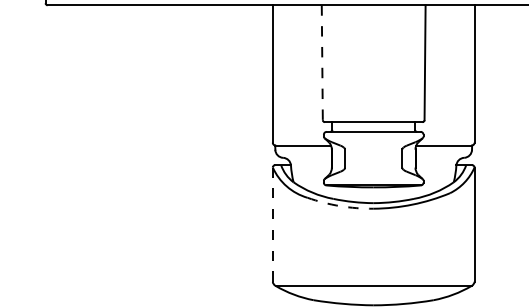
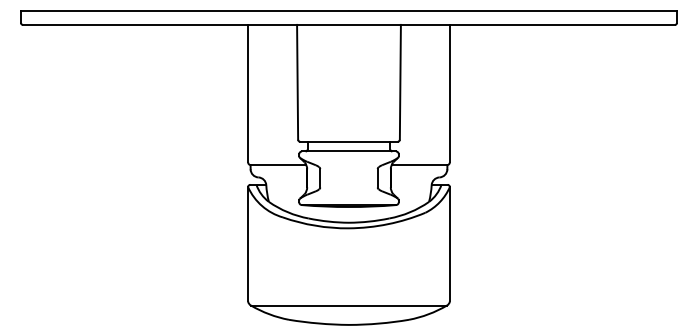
line: (322, 62) -> (297, 82), dashed -> solid
arc: (340, 205) -> (315, 225), dashed -> solid
line: (273, 223) -> (248, 243), dashed -> solid

